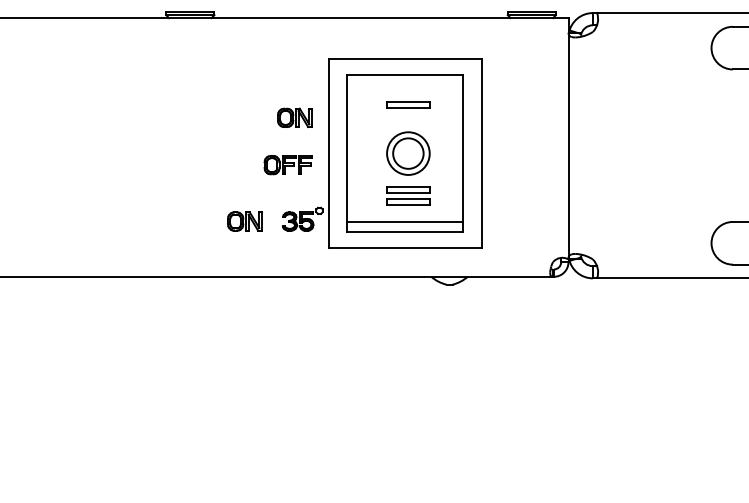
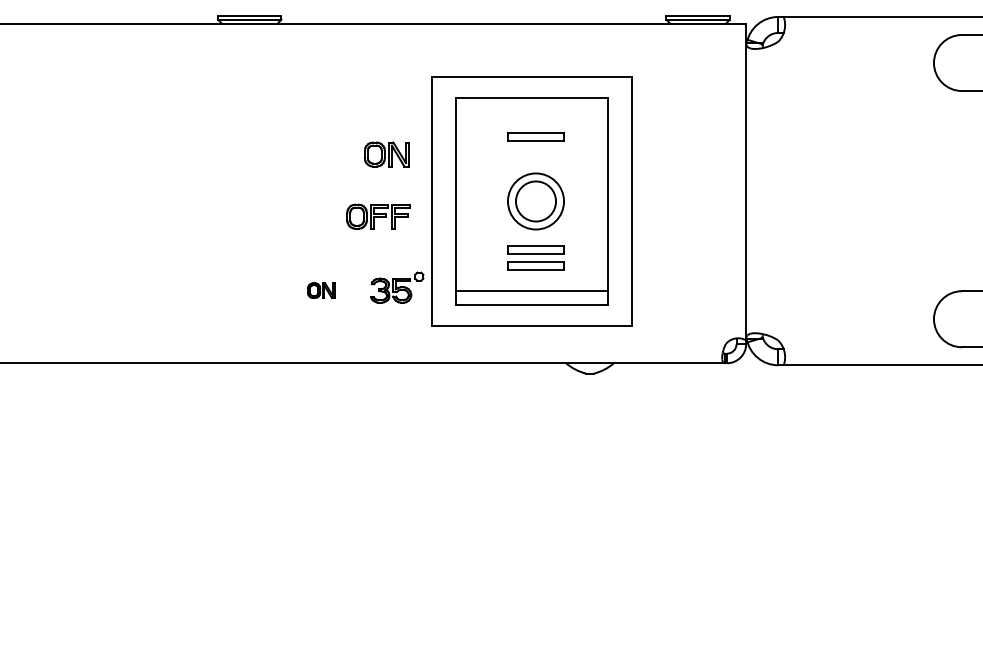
part: (244, 221) -> (320, 290), size x0.6

